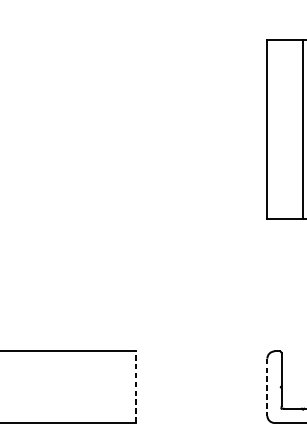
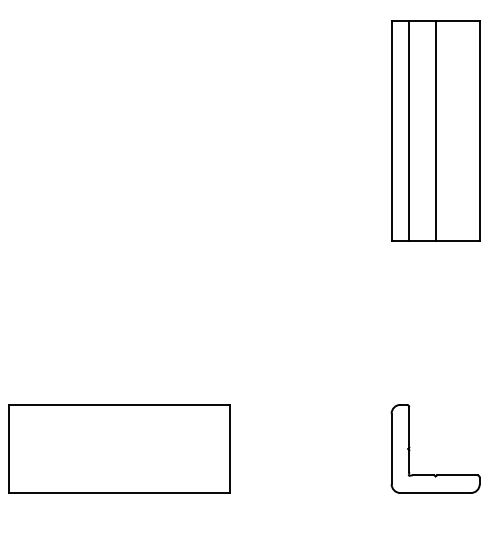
line: (281, 129) -> (409, 131), added
line: (135, 386) -> (229, 448), dashed -> solid
line: (267, 387) -> (391, 449), dashed -> solid

